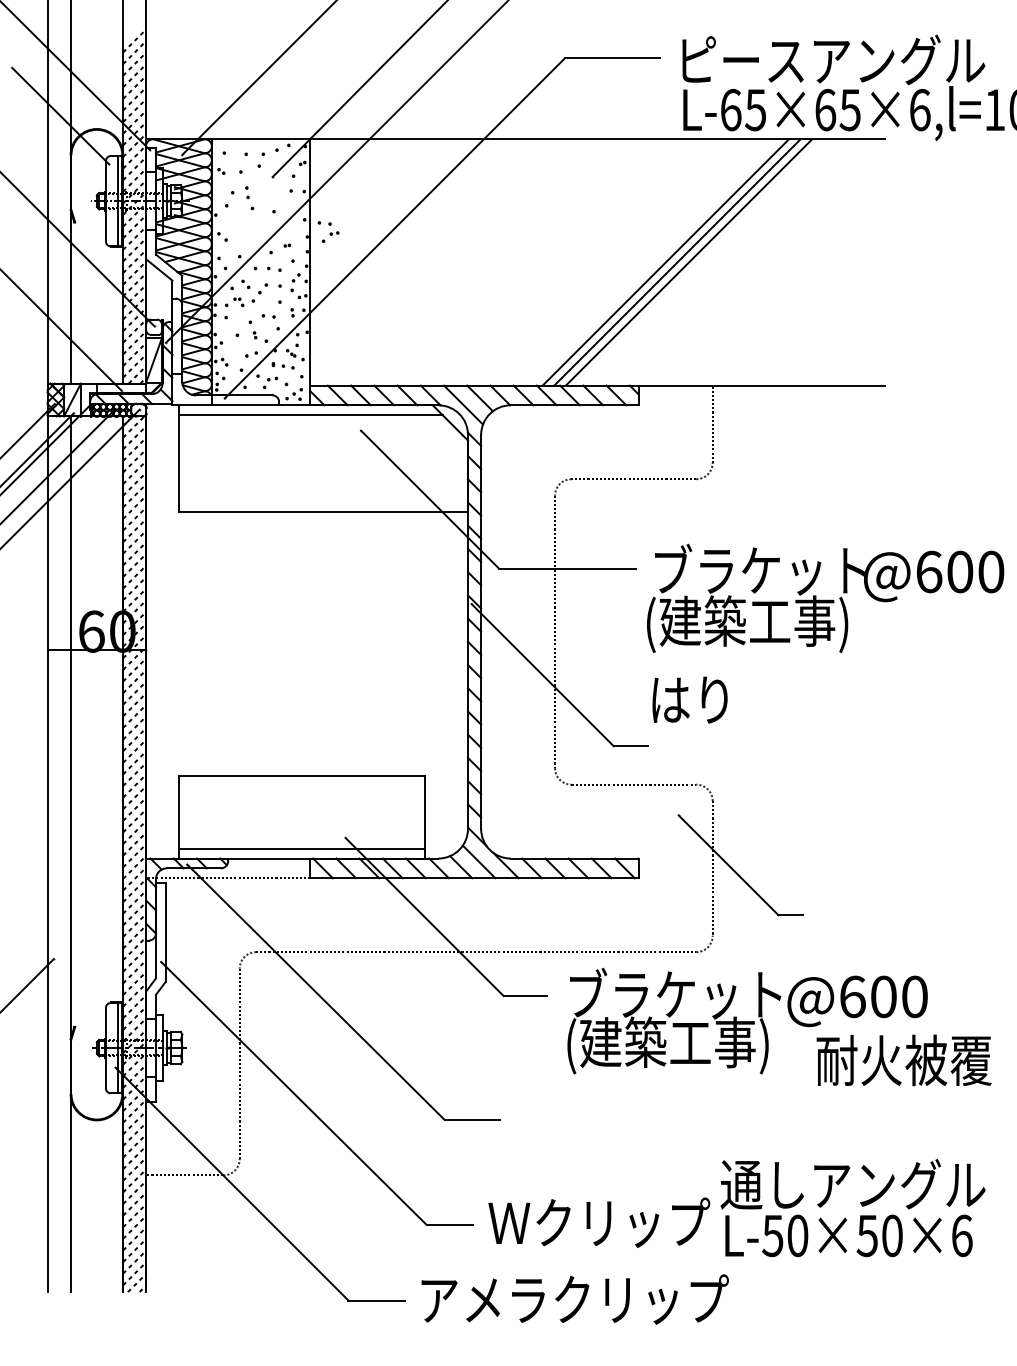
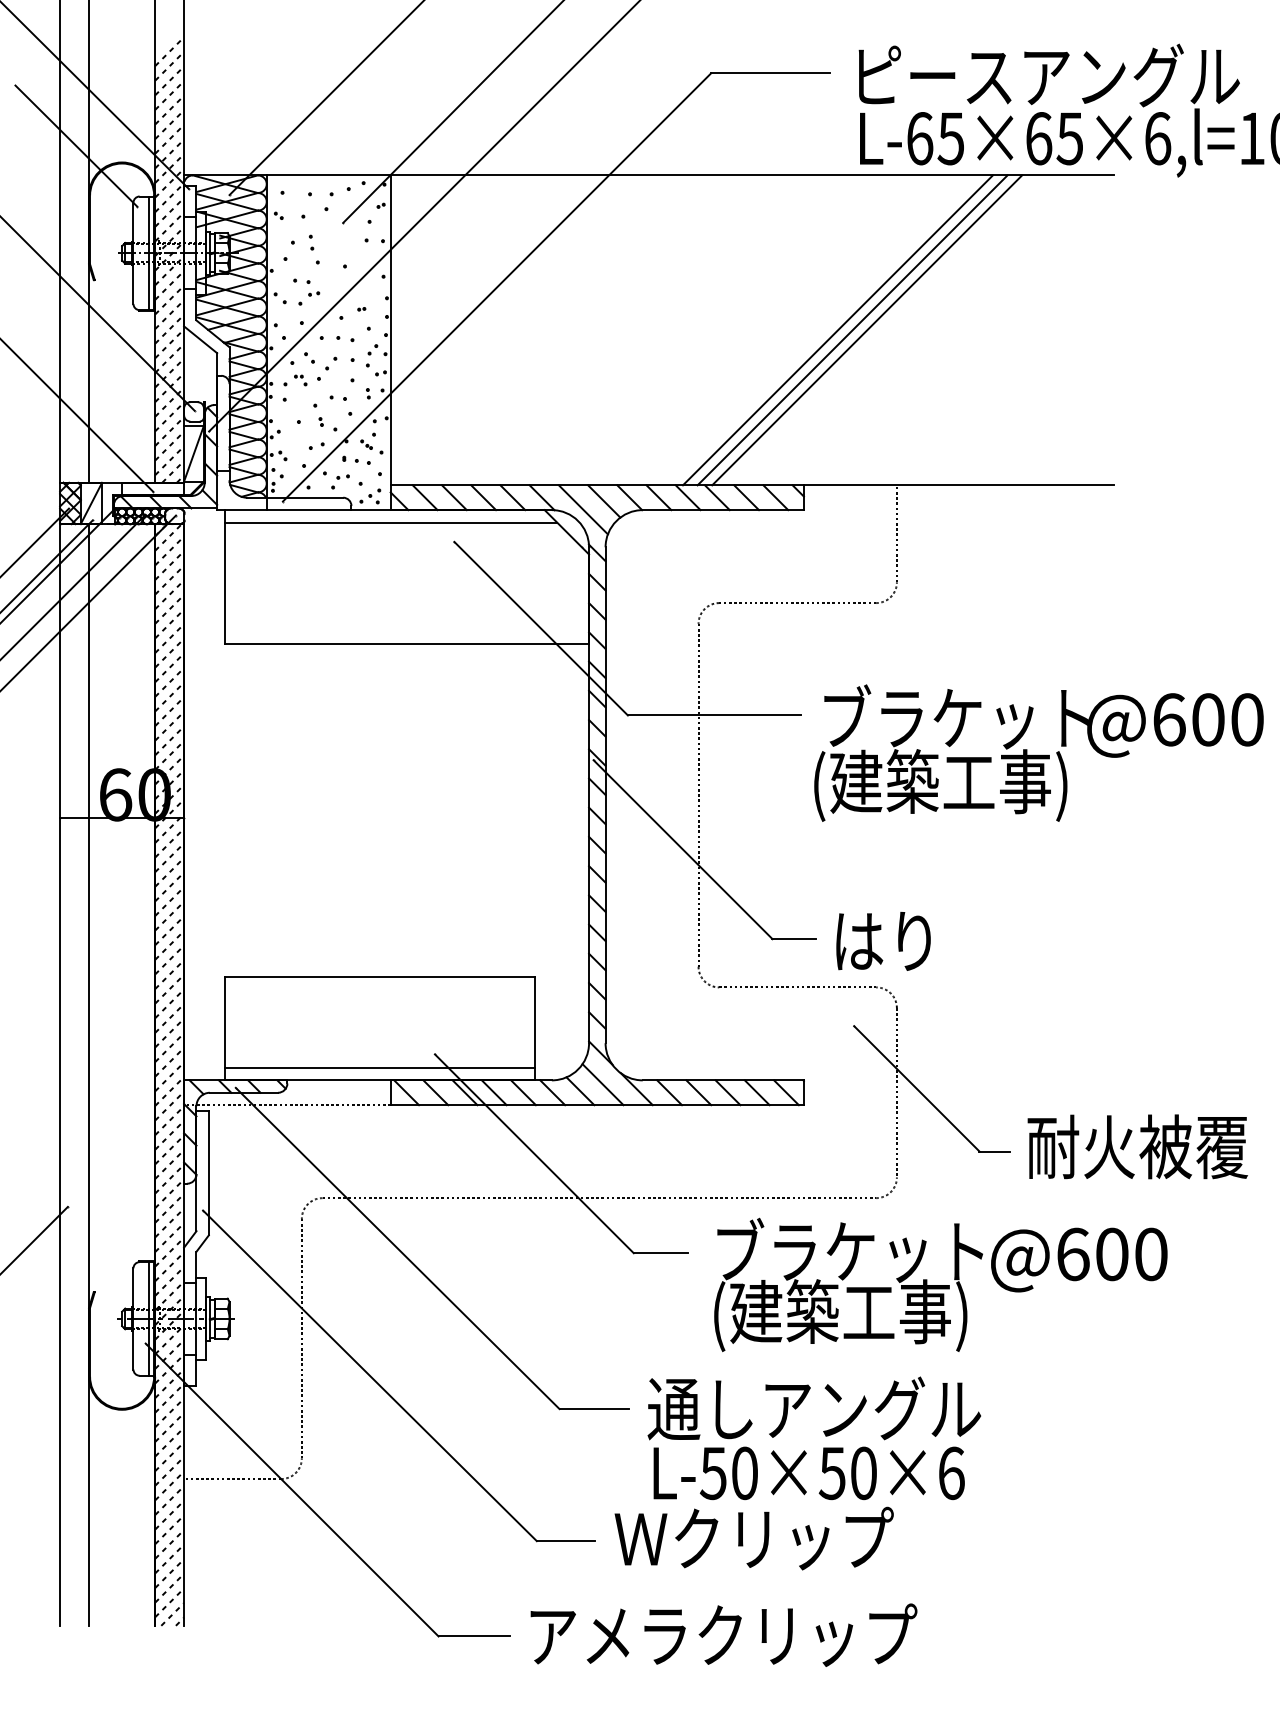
part: (328, 231) -> (306, 291), moved
text: (689, 699) -> (882, 940), moved
text: (903, 1060) -> (1136, 1146), moved
text: (852, 1208) -> (813, 1438), moved

